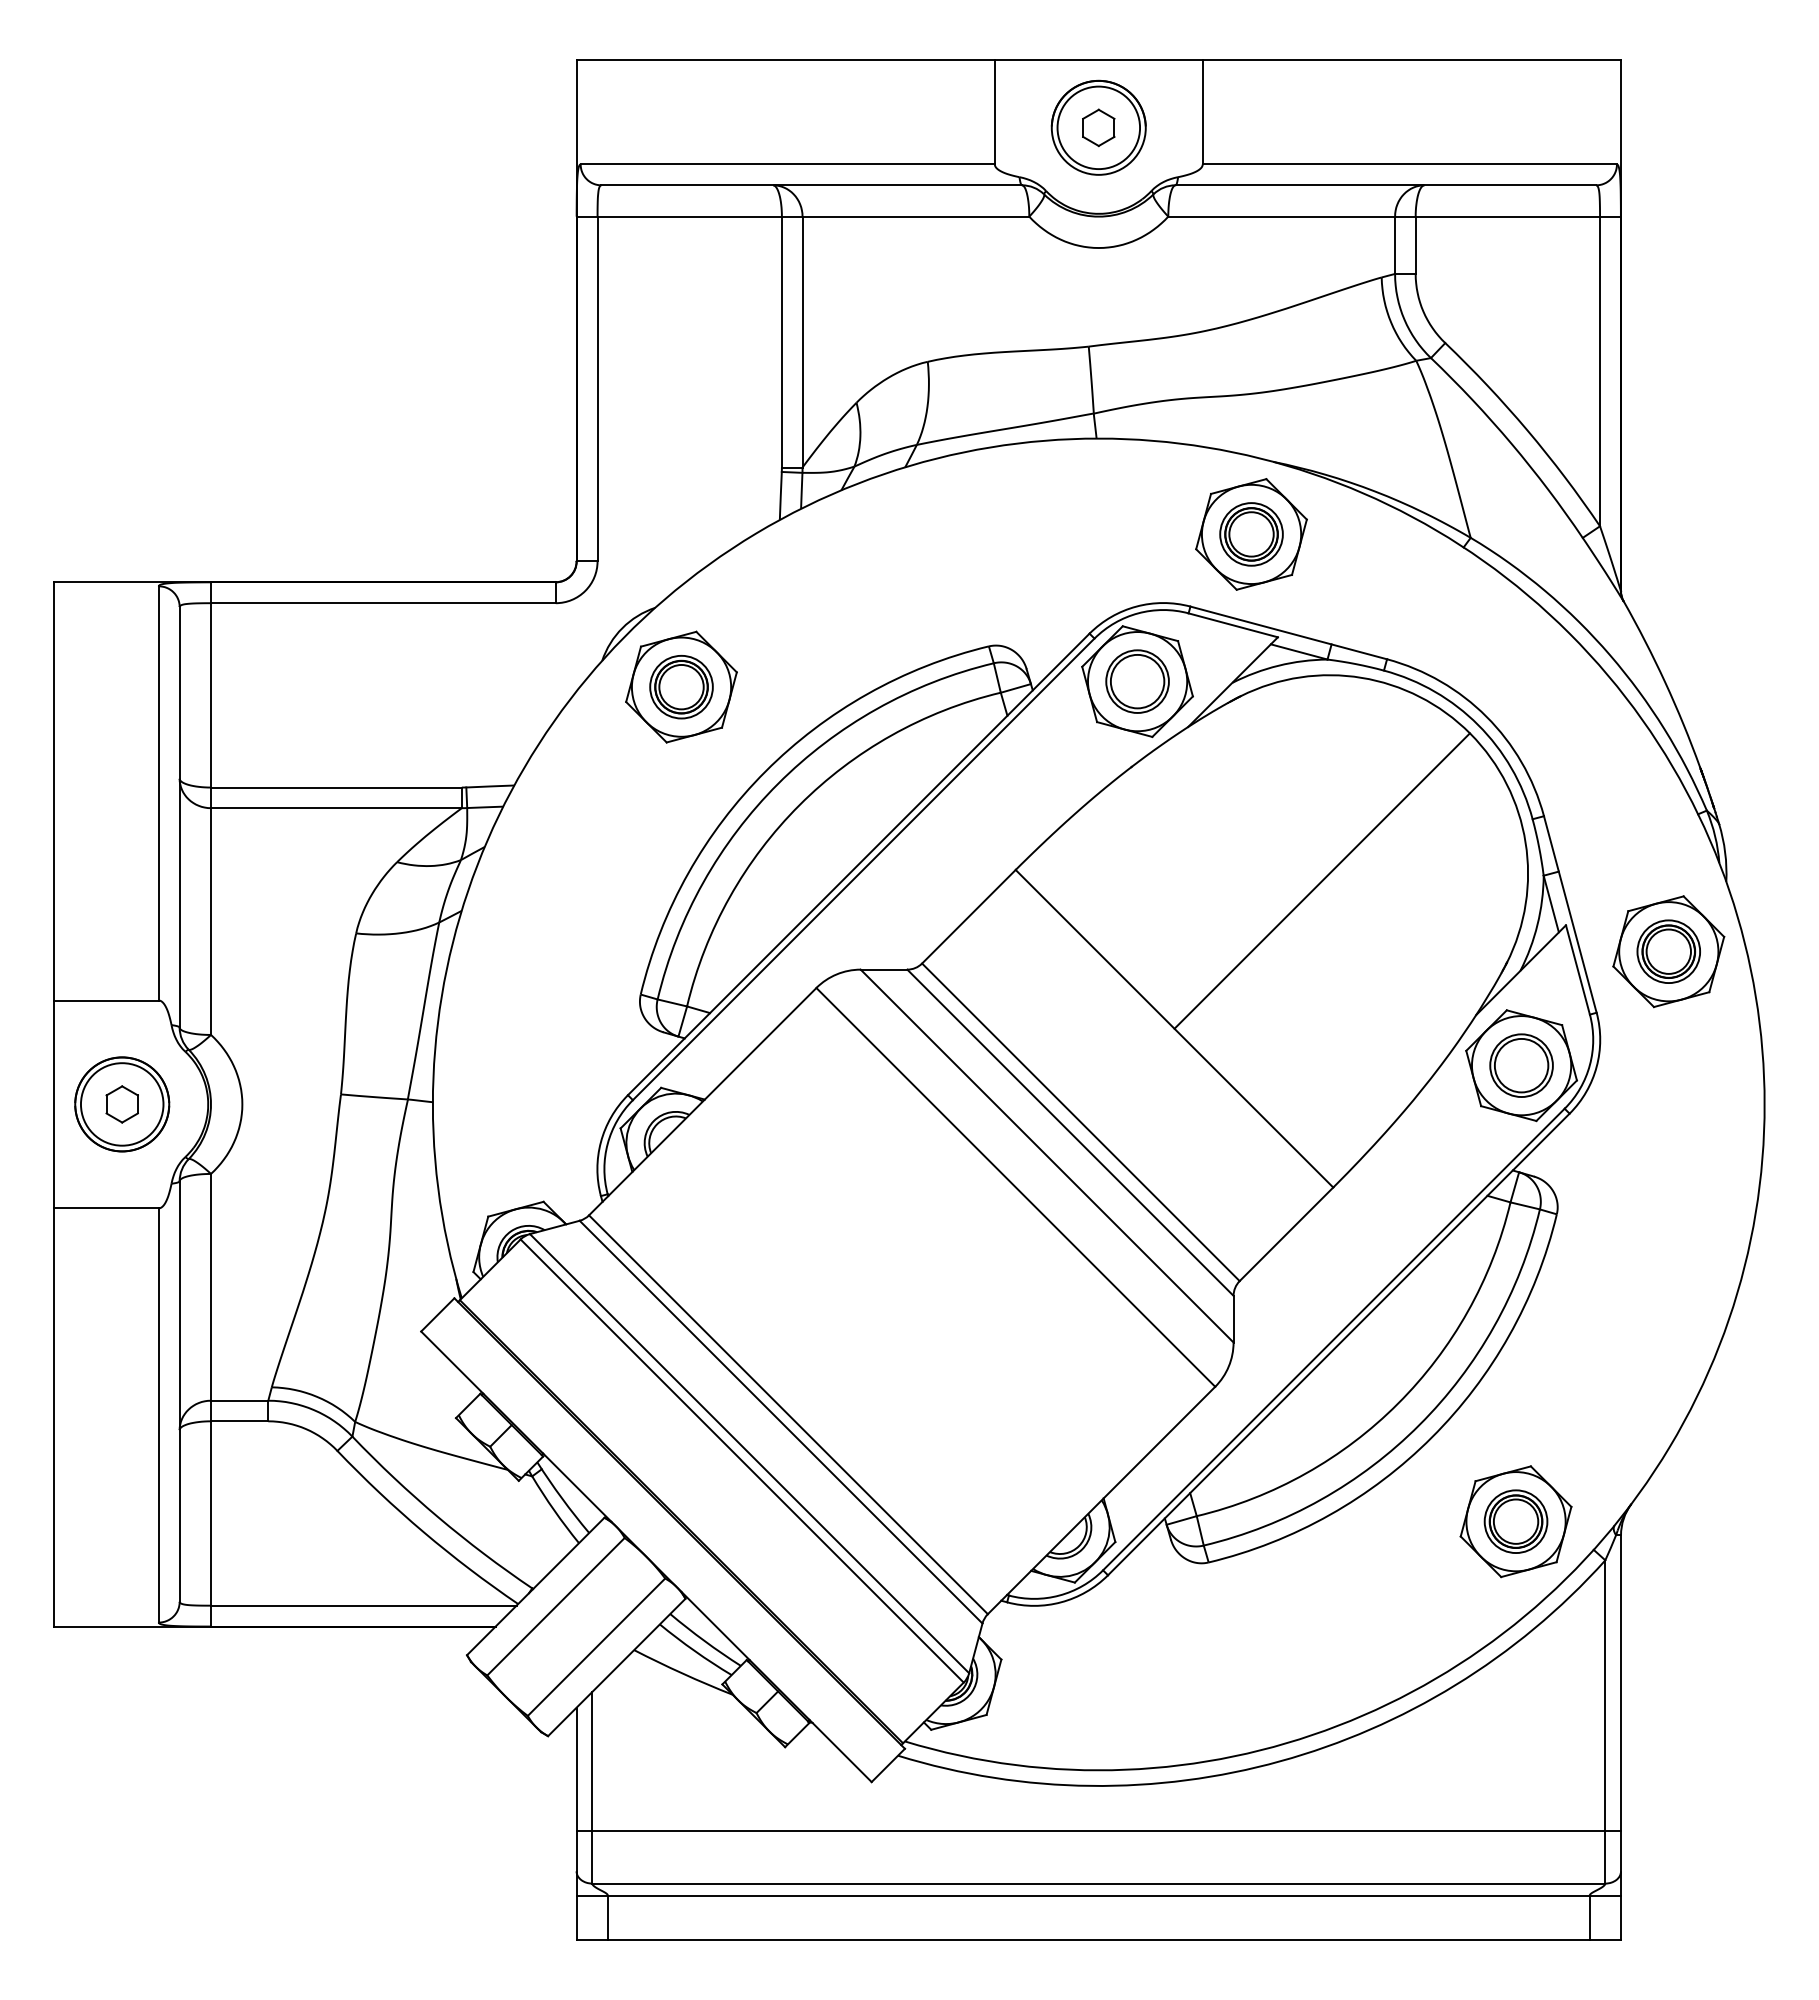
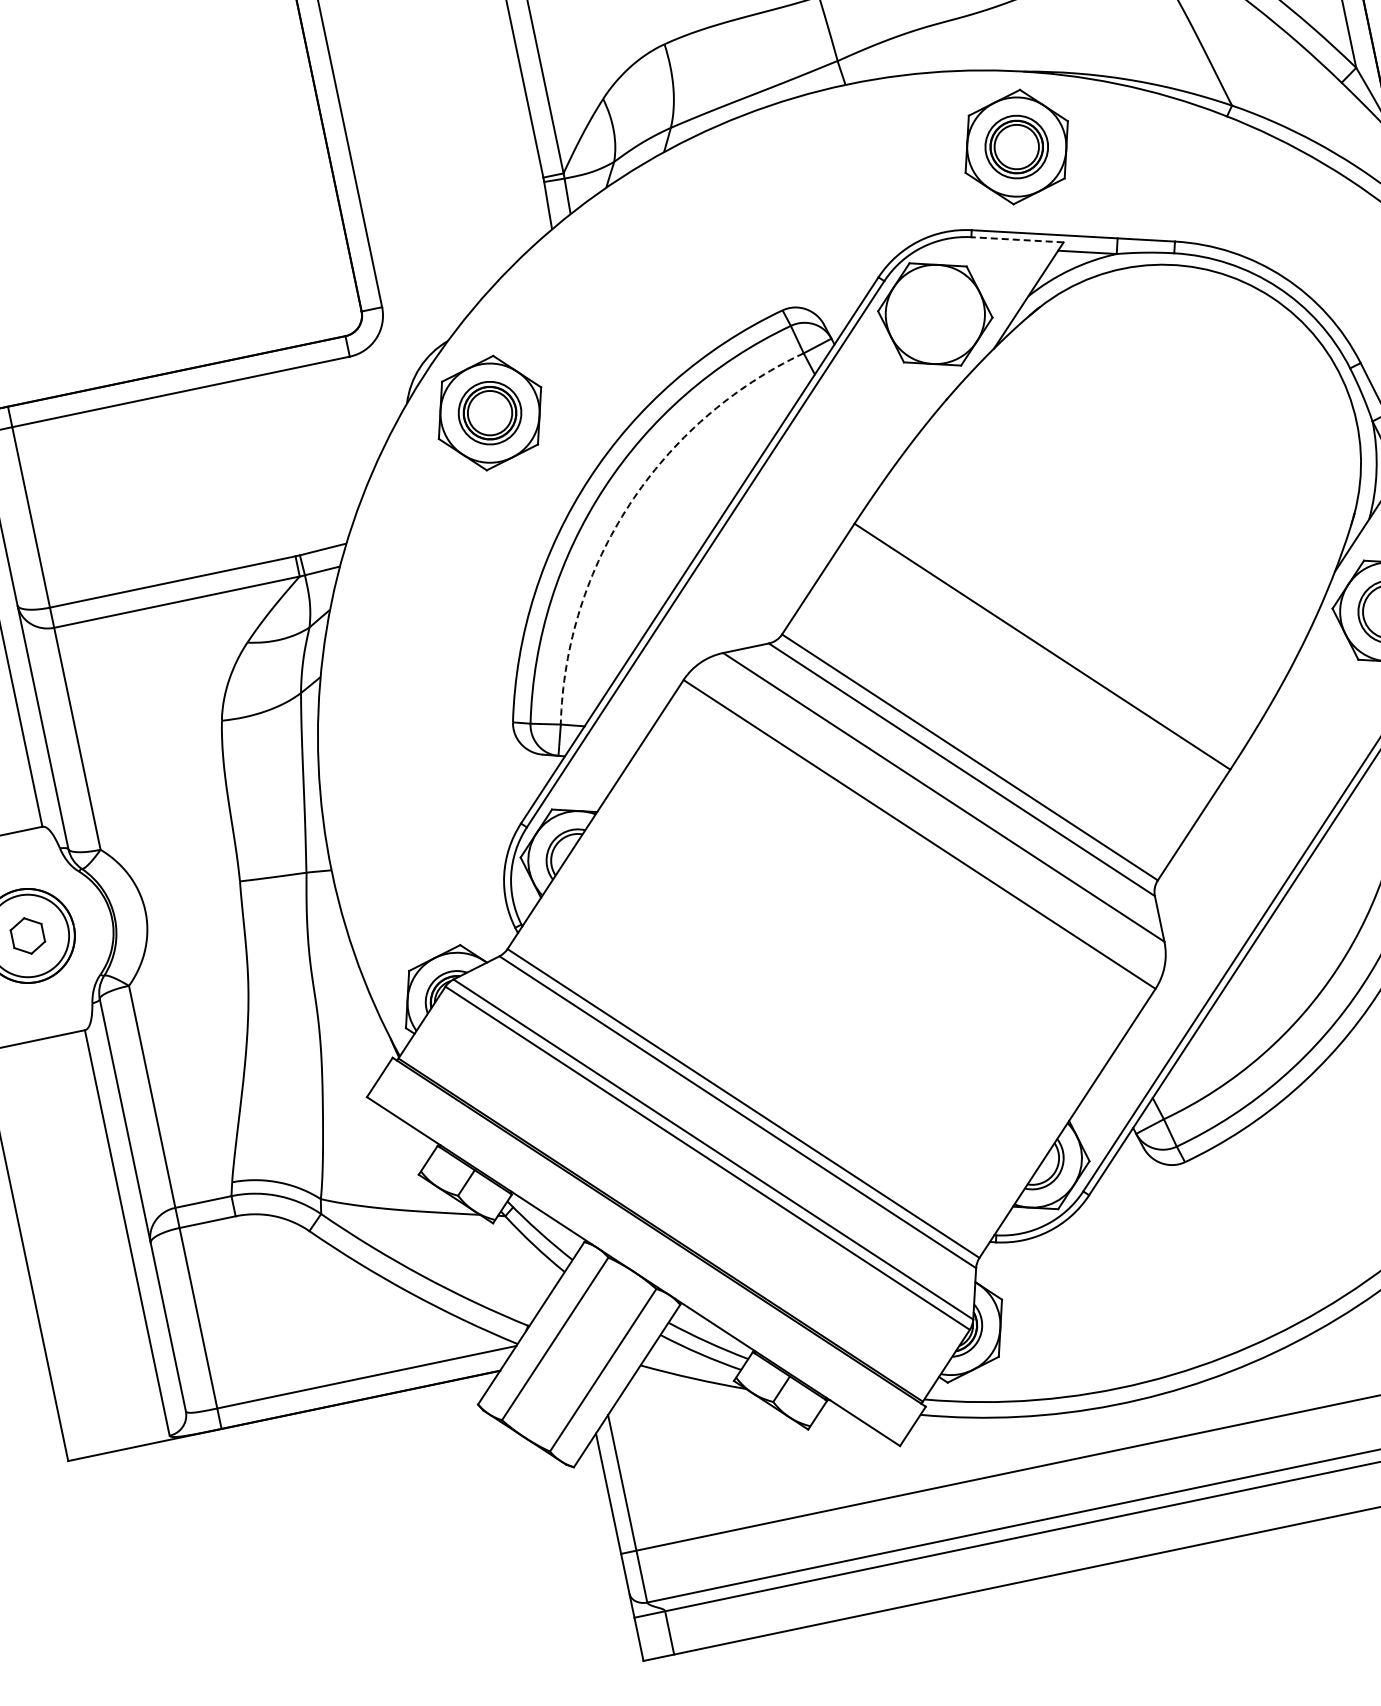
line: (1232, 625) -> (1016, 240), solid -> dashed
part: (1137, 681) -> (935, 314), removed
arc: (799, 805) -> (629, 504), solid -> dashed
line: (1321, 880) -> (1156, 471), removed

